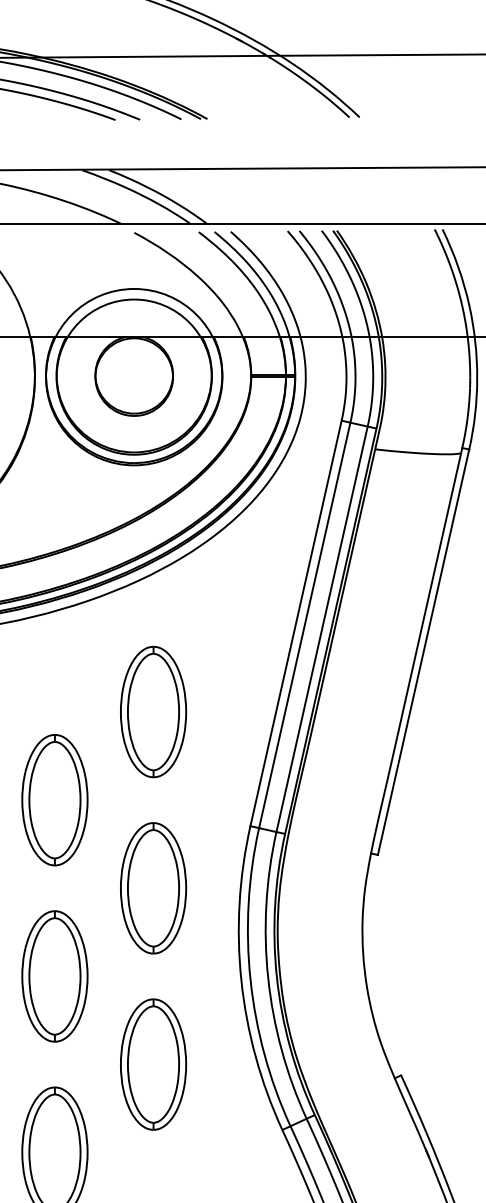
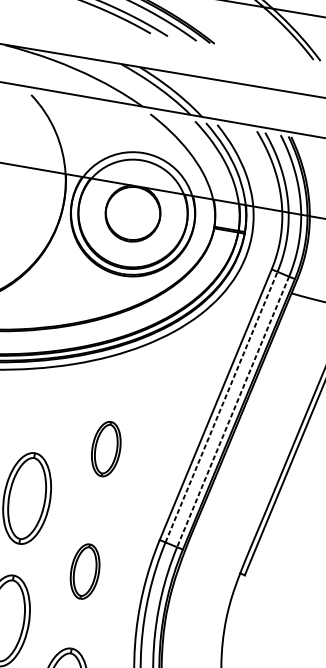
line: (304, 625) -> (221, 407), solid -> dashed
line: (322, 629) -> (233, 412), solid -> dashed
part: (153, 711) -> (106, 448), size x0.6
part: (153, 888) -> (84, 571), size x0.6

